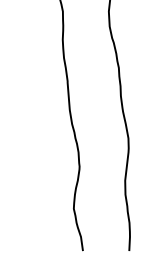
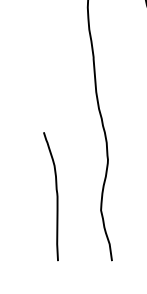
curve: (36, 196) -> (56, 195), added

